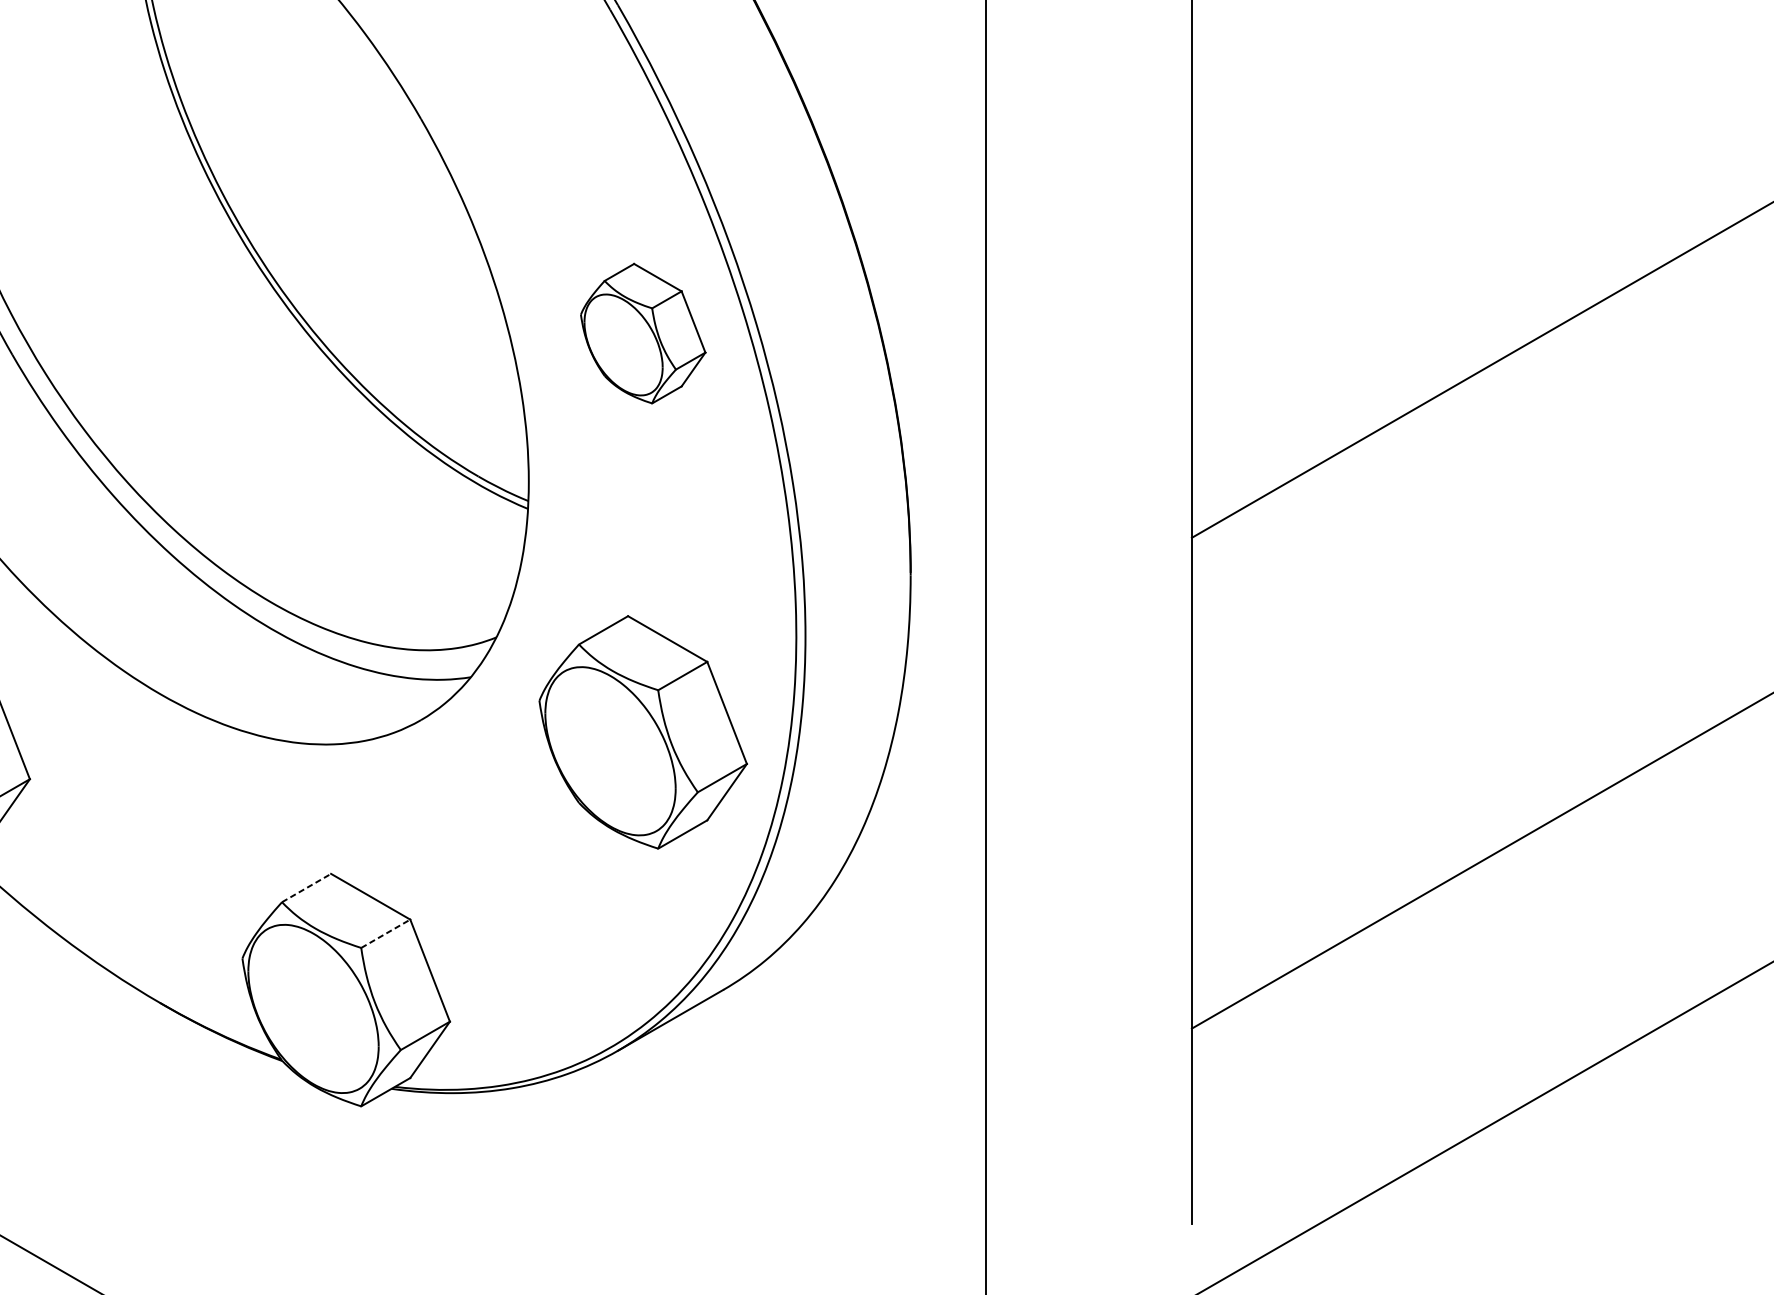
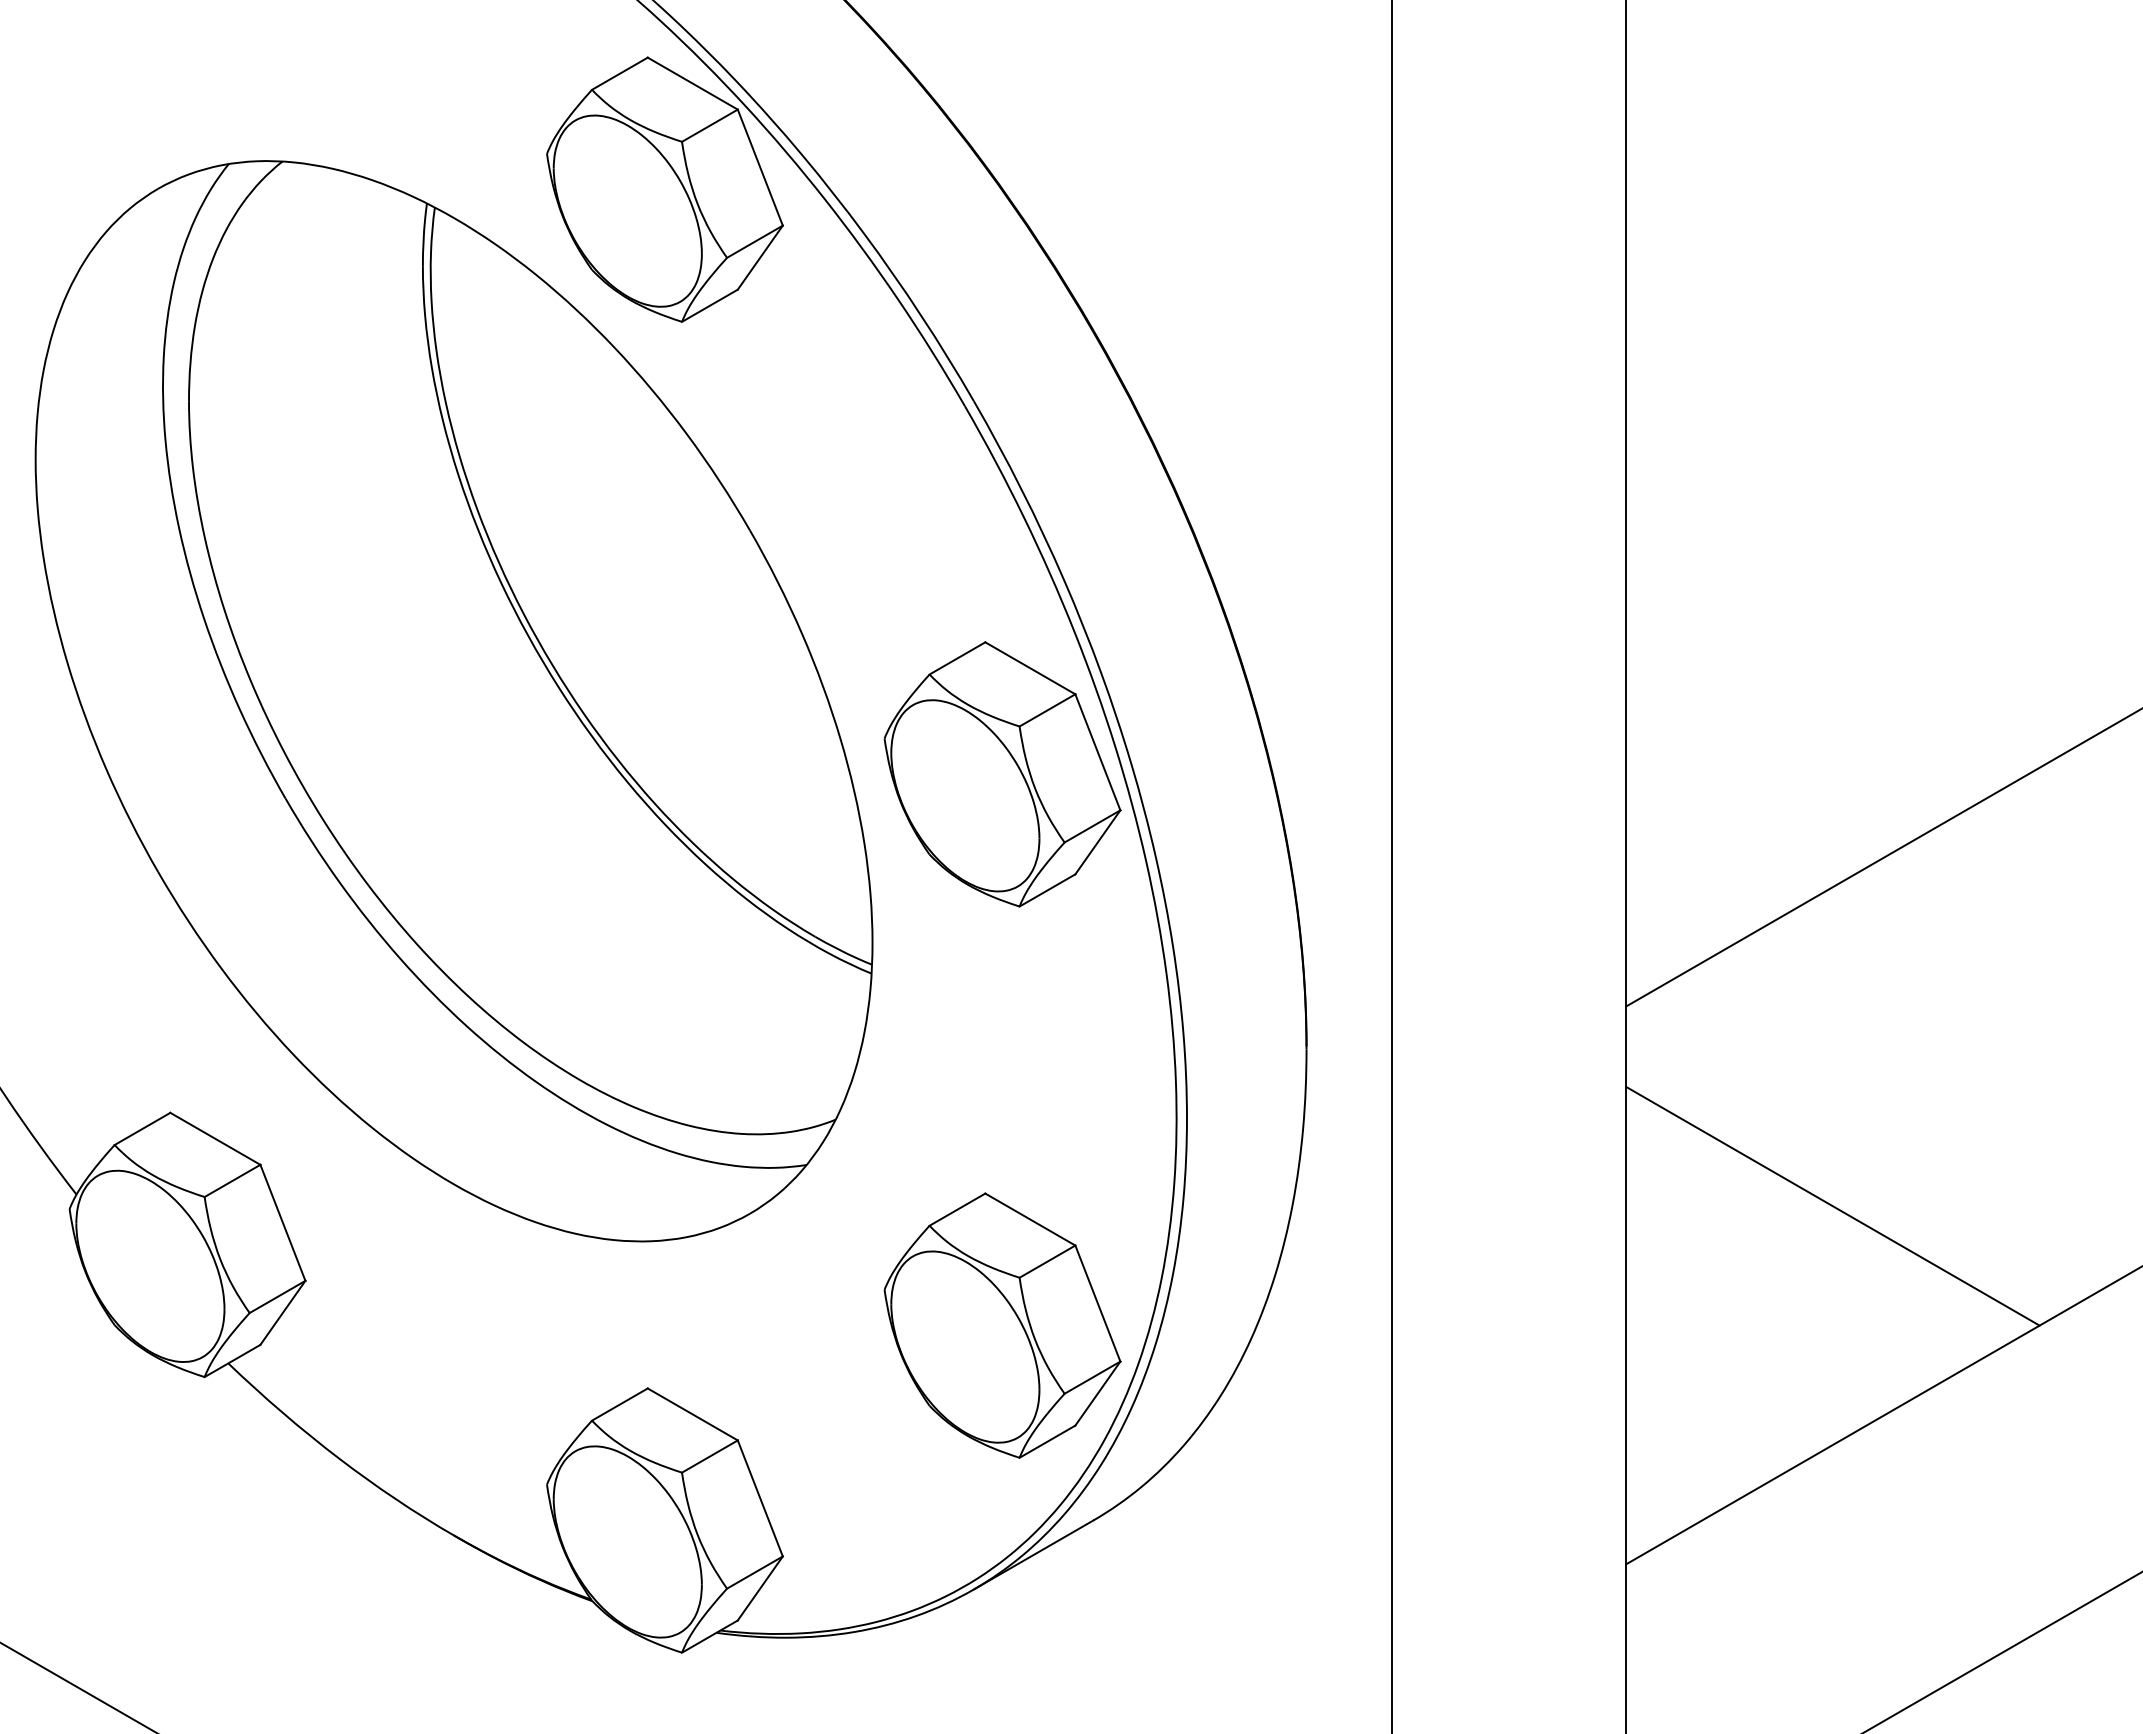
part: (643, 333) -> (1002, 774), size x1.67
line: (1373, 712) -> (1832, 1205), added
part: (643, 732) -> (1002, 1325), moved
line: (307, 887) -> (620, 1404), dashed -> solid
line: (386, 933) -> (710, 1456), dashed -> solid

